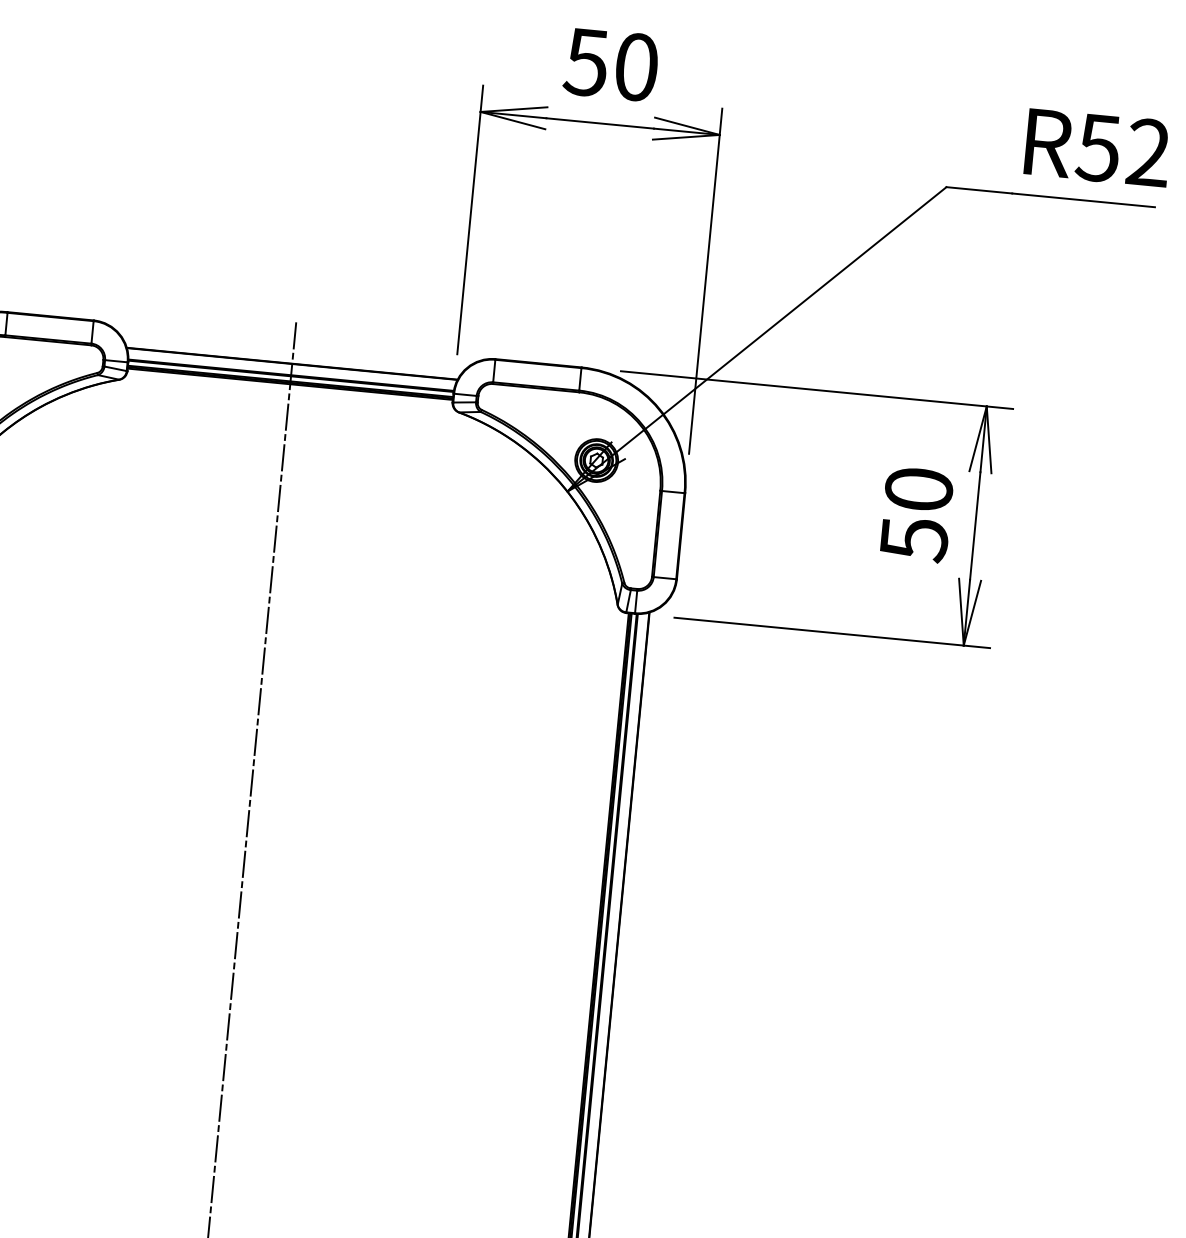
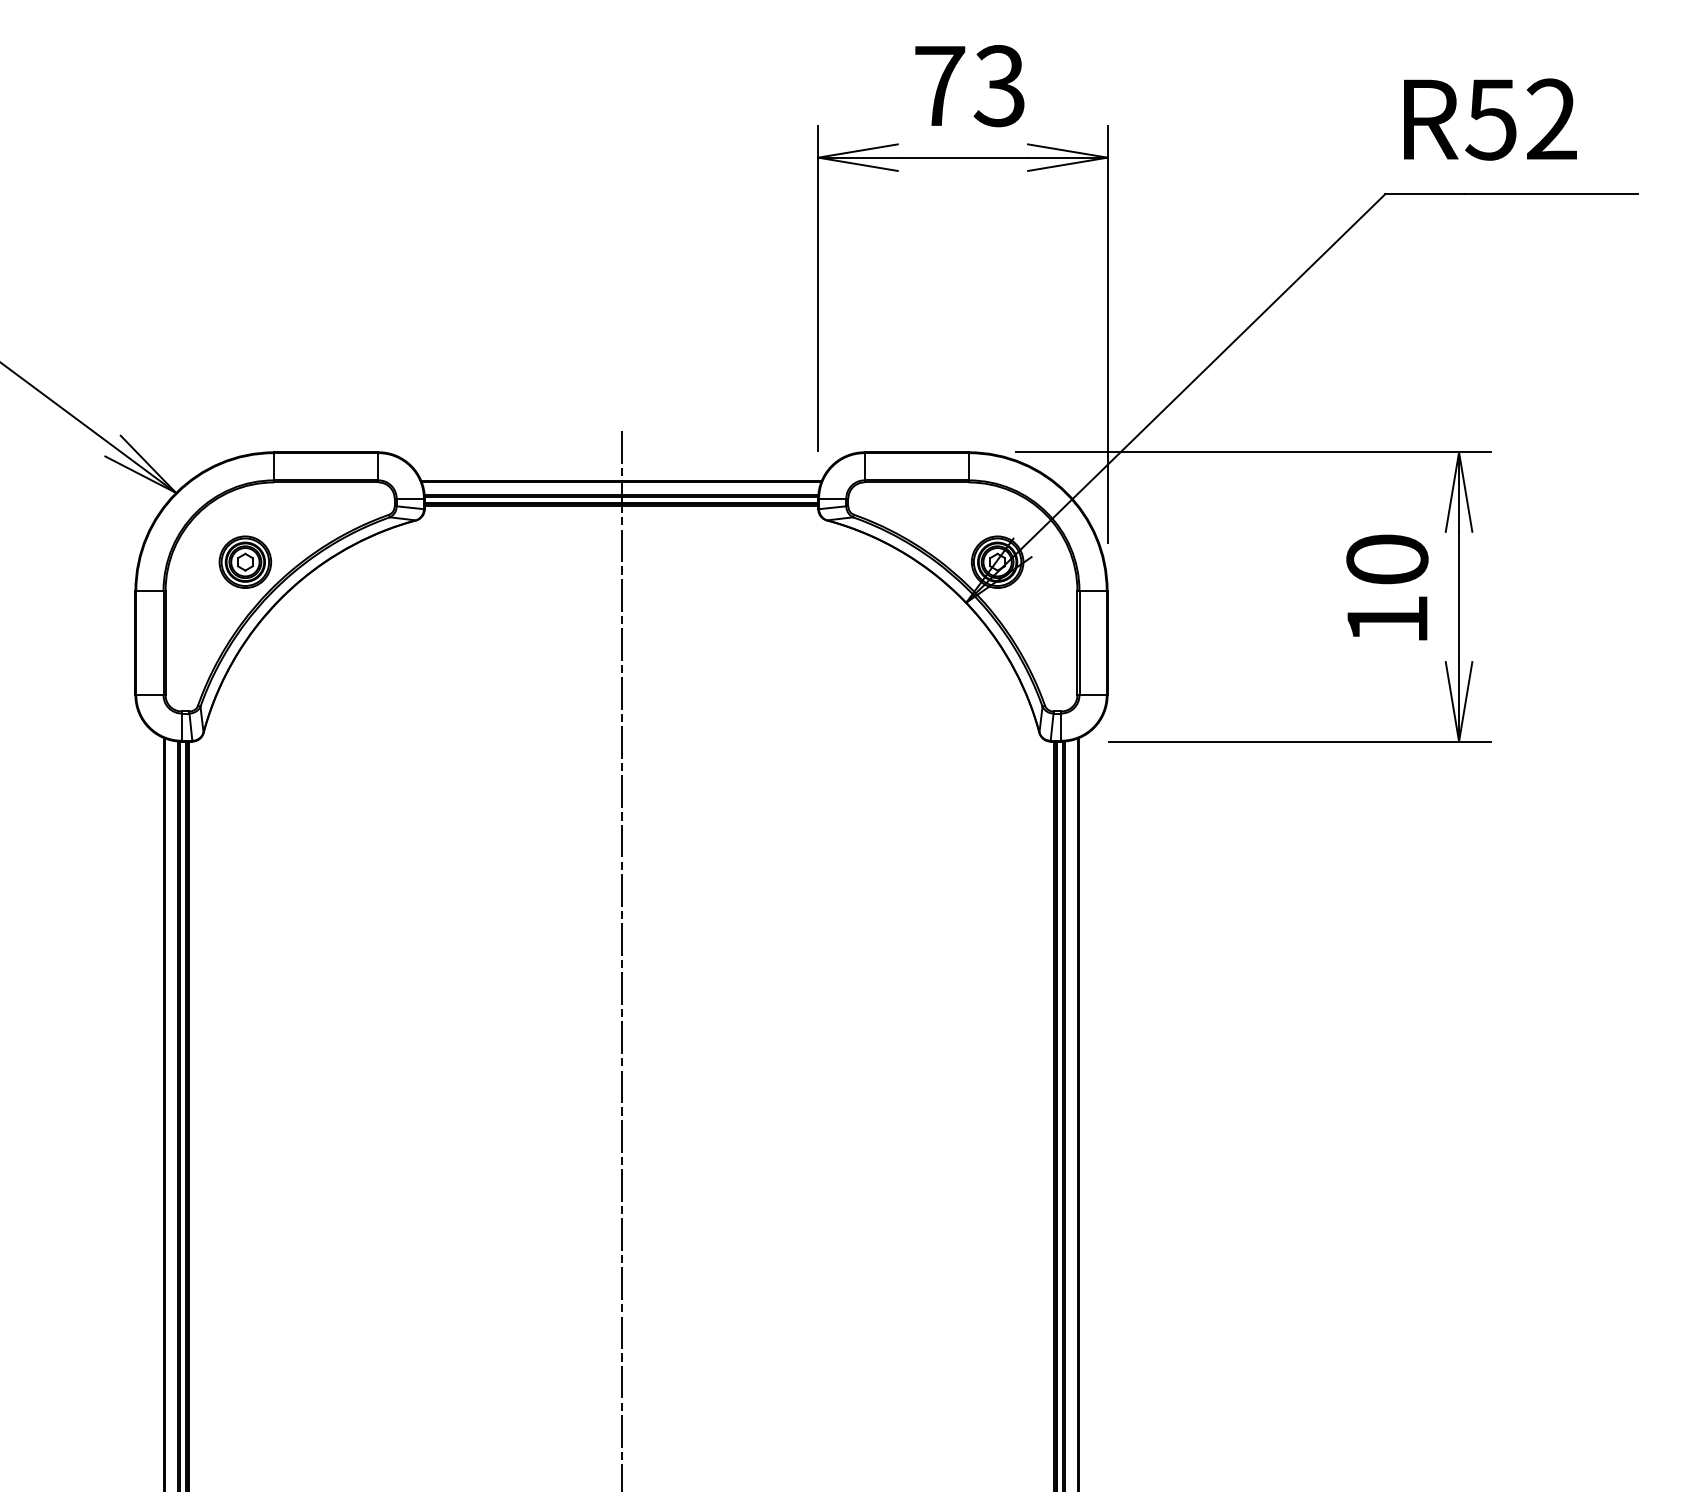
text: (611, 65) -> (969, 86), 50 -> 73
text: (1097, 147) -> (1490, 119), moved
text: (914, 539) -> (1387, 620), 50 -> 10

